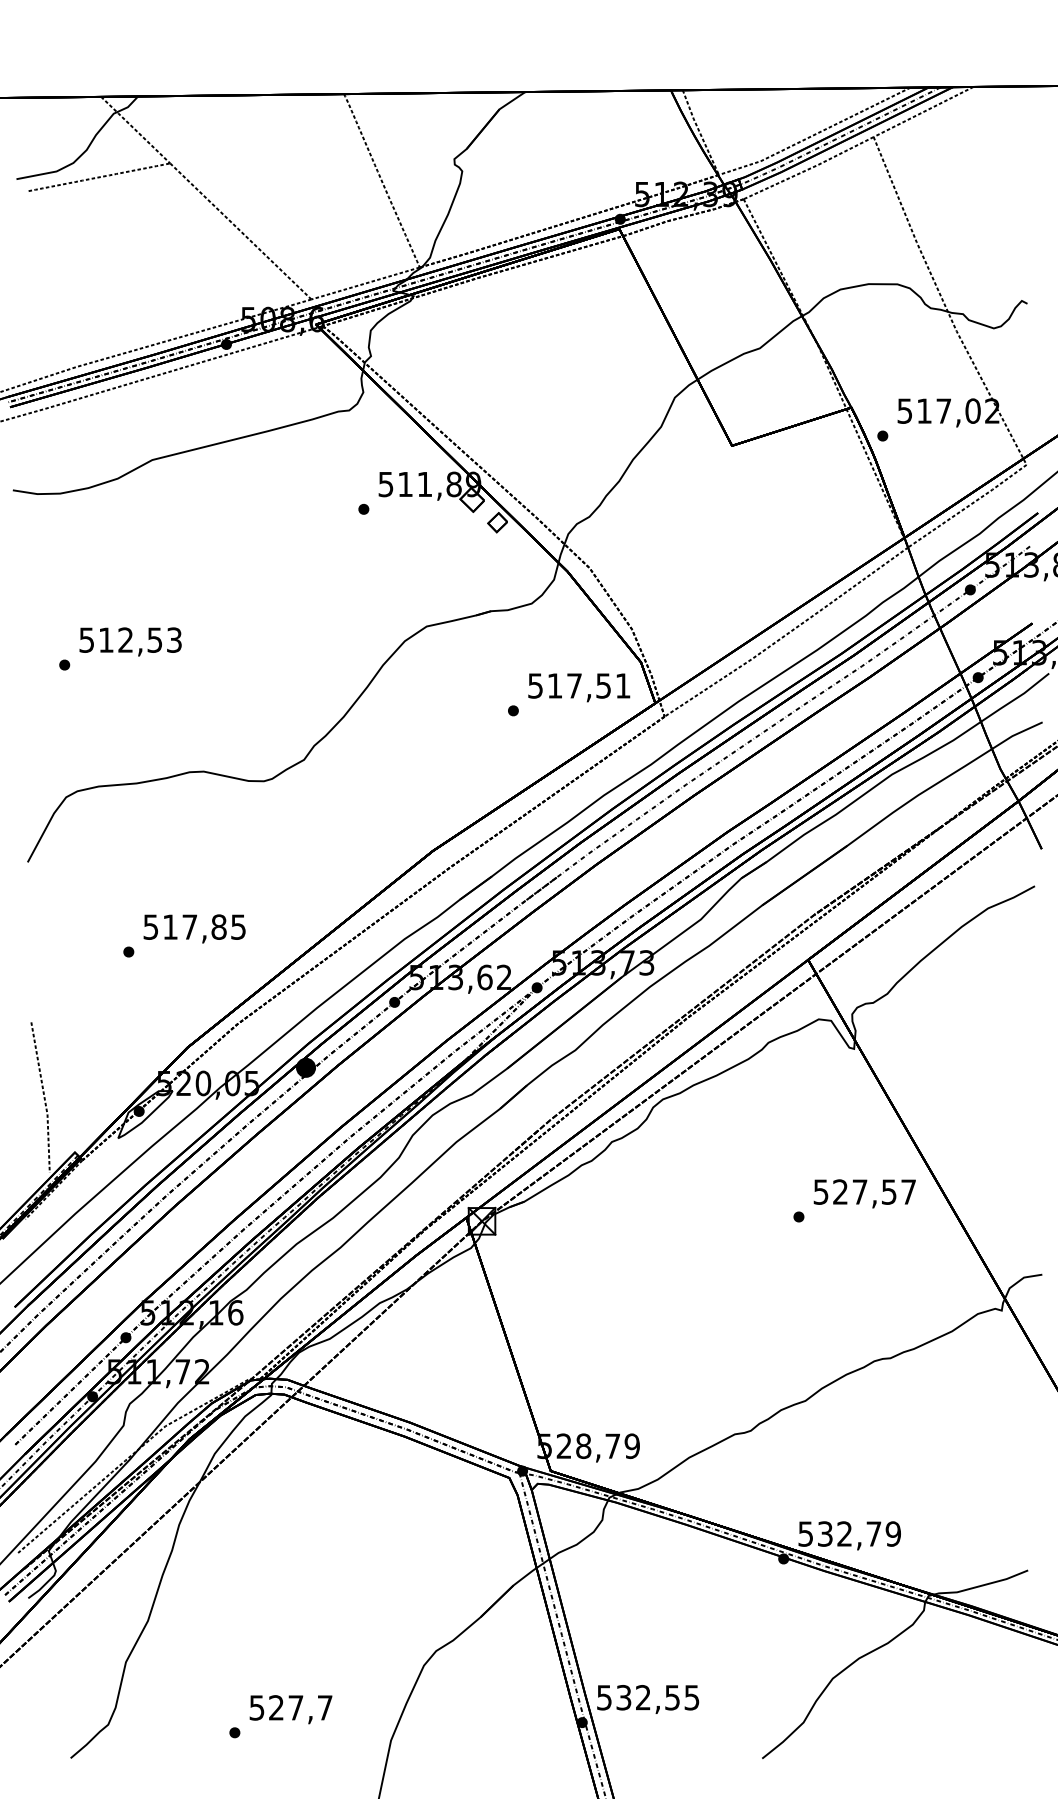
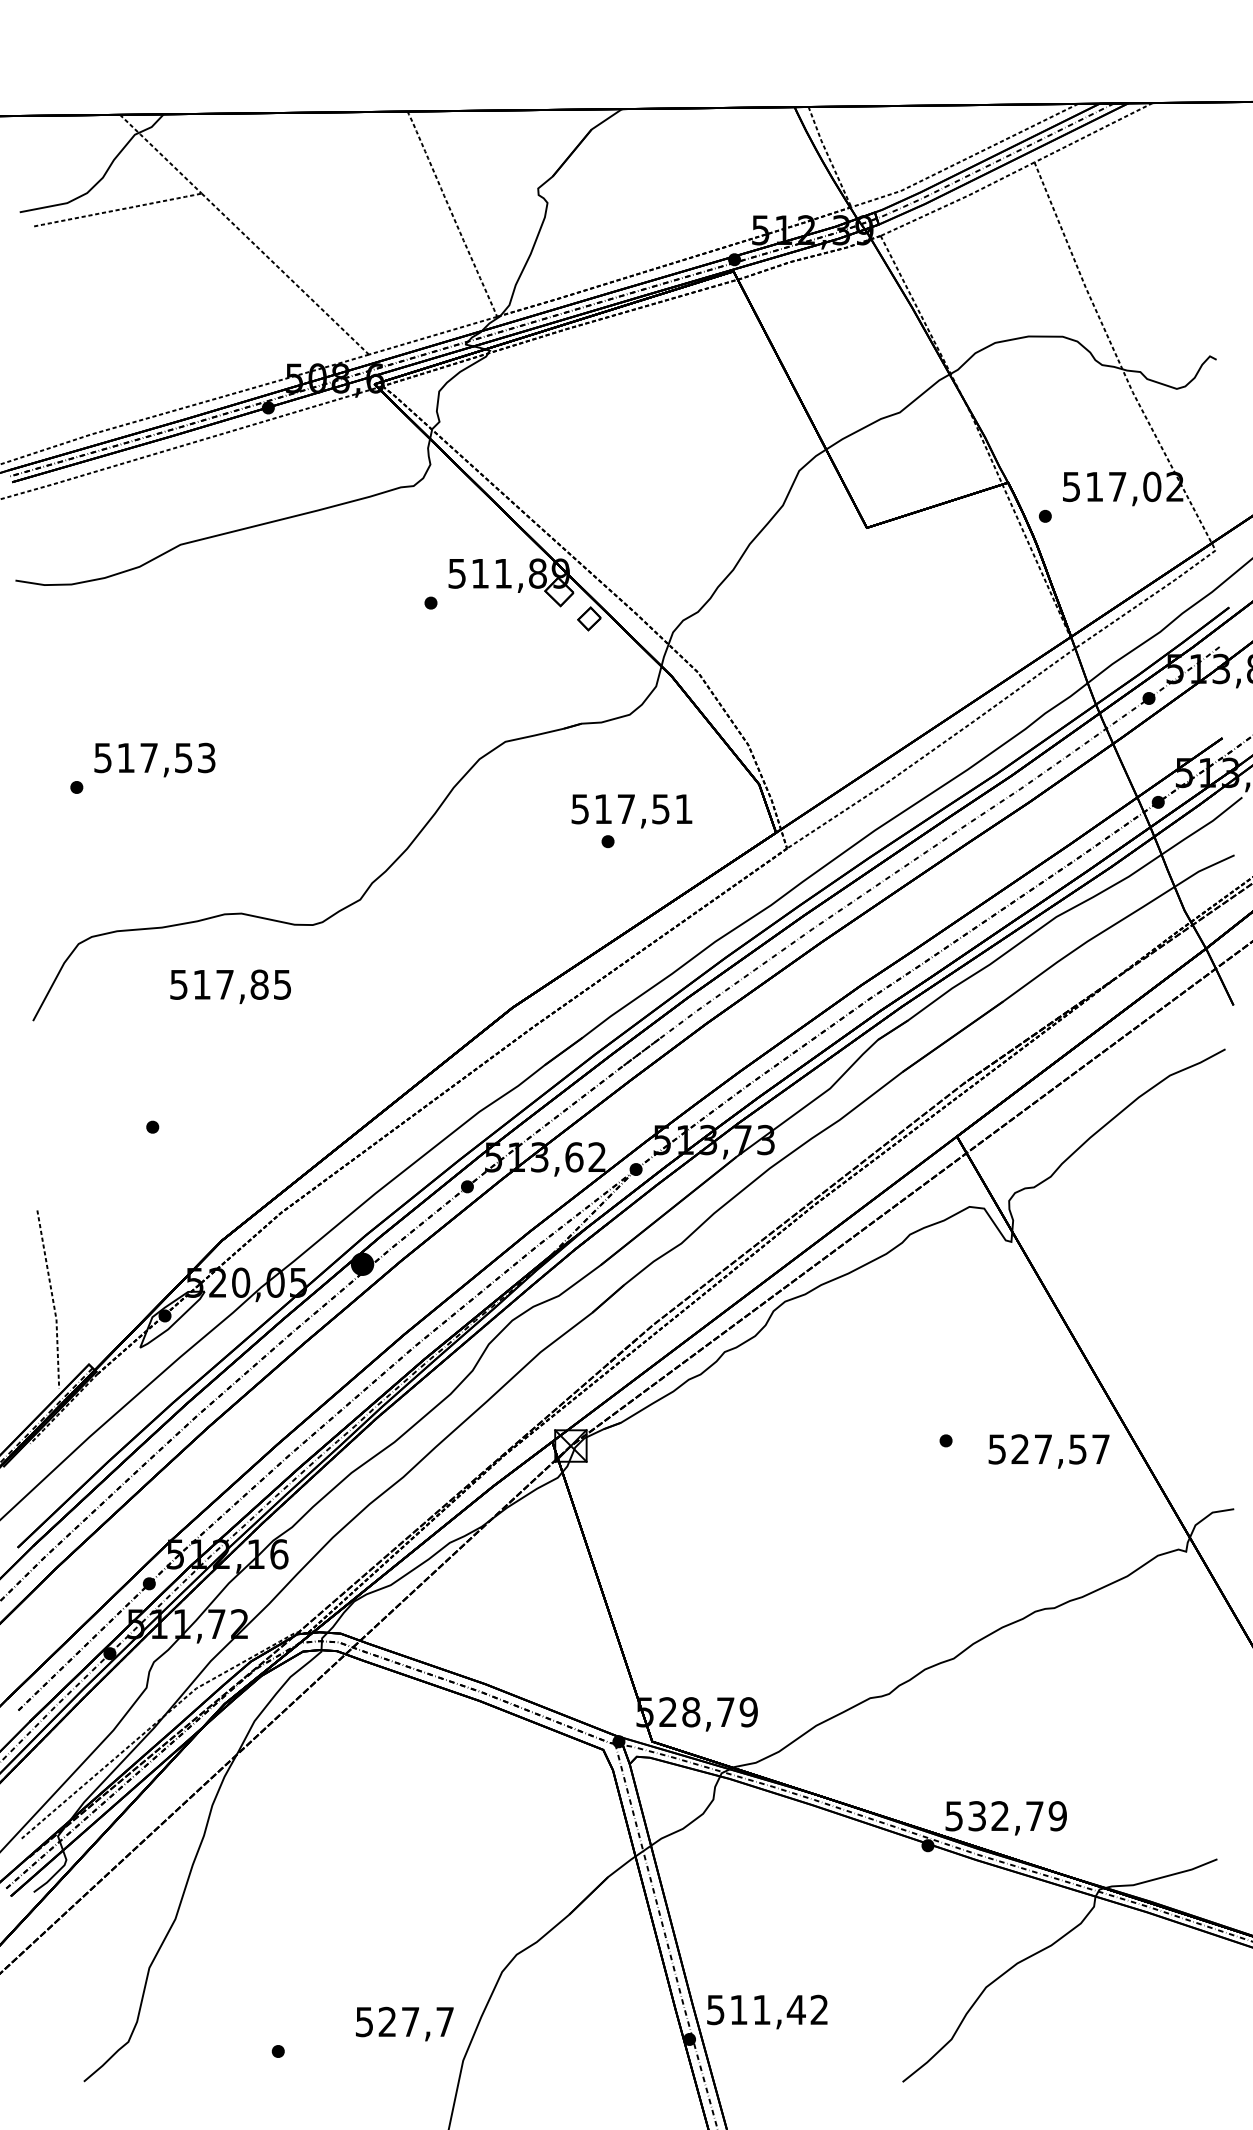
text: (125, 639) -> (148, 757), 512,53 -> 517,53
text: (578, 687) -> (631, 811), moved
text: (194, 928) -> (230, 986), moved
text: (864, 1193) -> (1048, 1451), moved
text: (657, 1697) -> (778, 2009), 532,55 -> 511,42
text: (290, 1709) -> (404, 2023), moved

